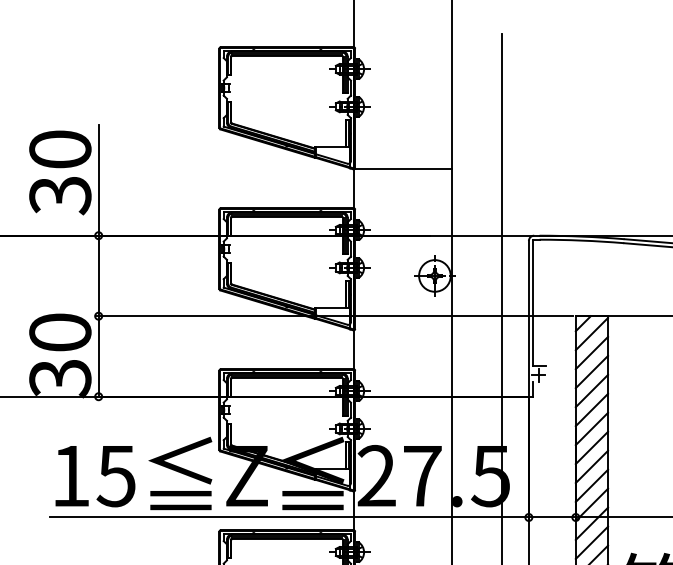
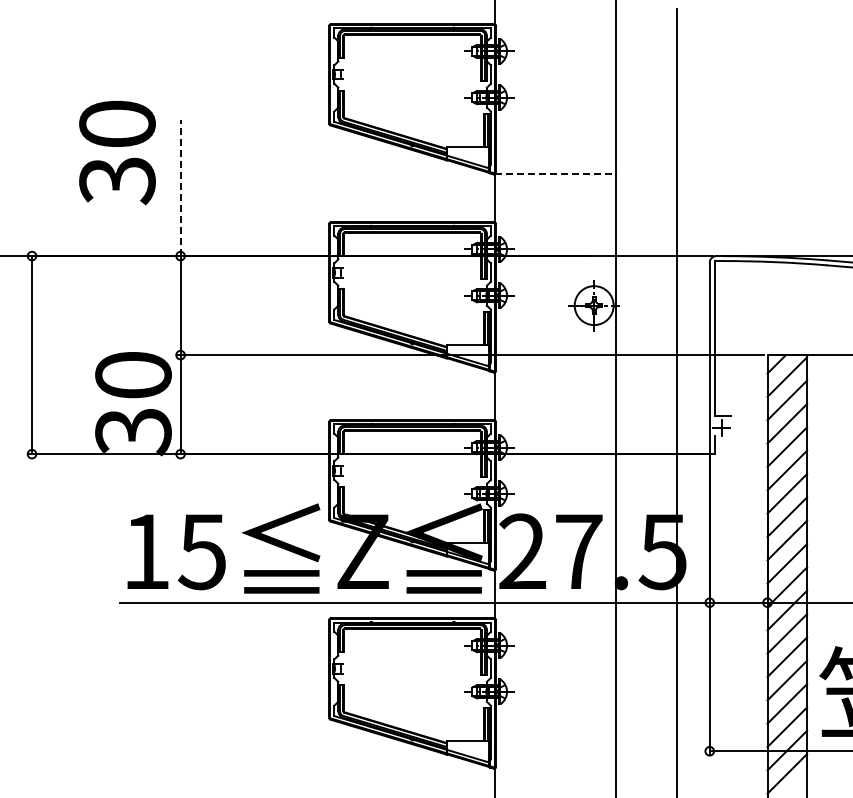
line: (403, 168) -> (555, 173), solid -> dashed
text: (60, 172) -> (117, 152), moved
line: (98, 180) -> (180, 188), solid -> dashed

